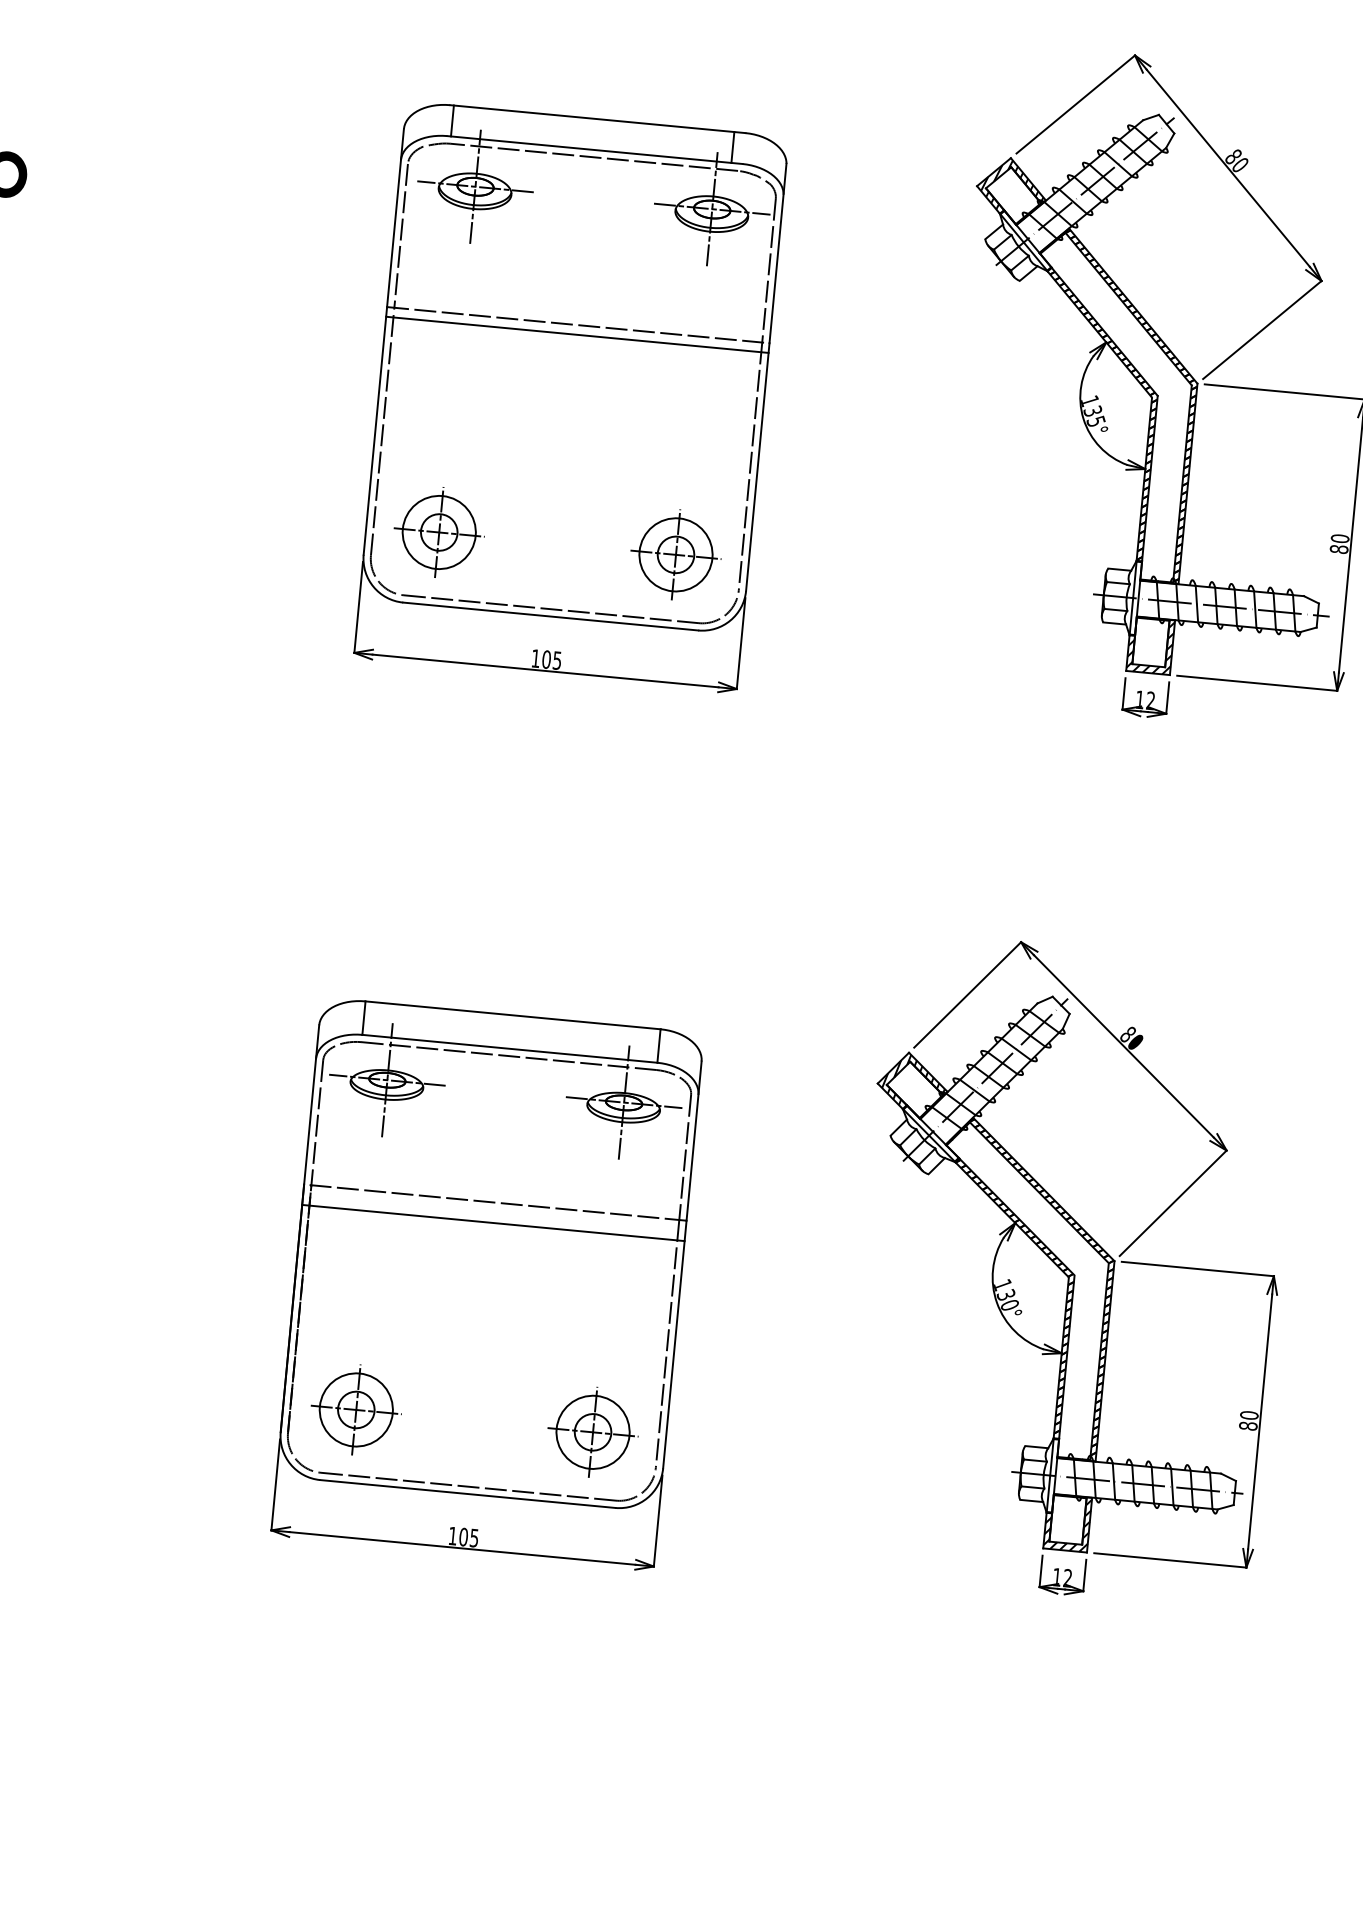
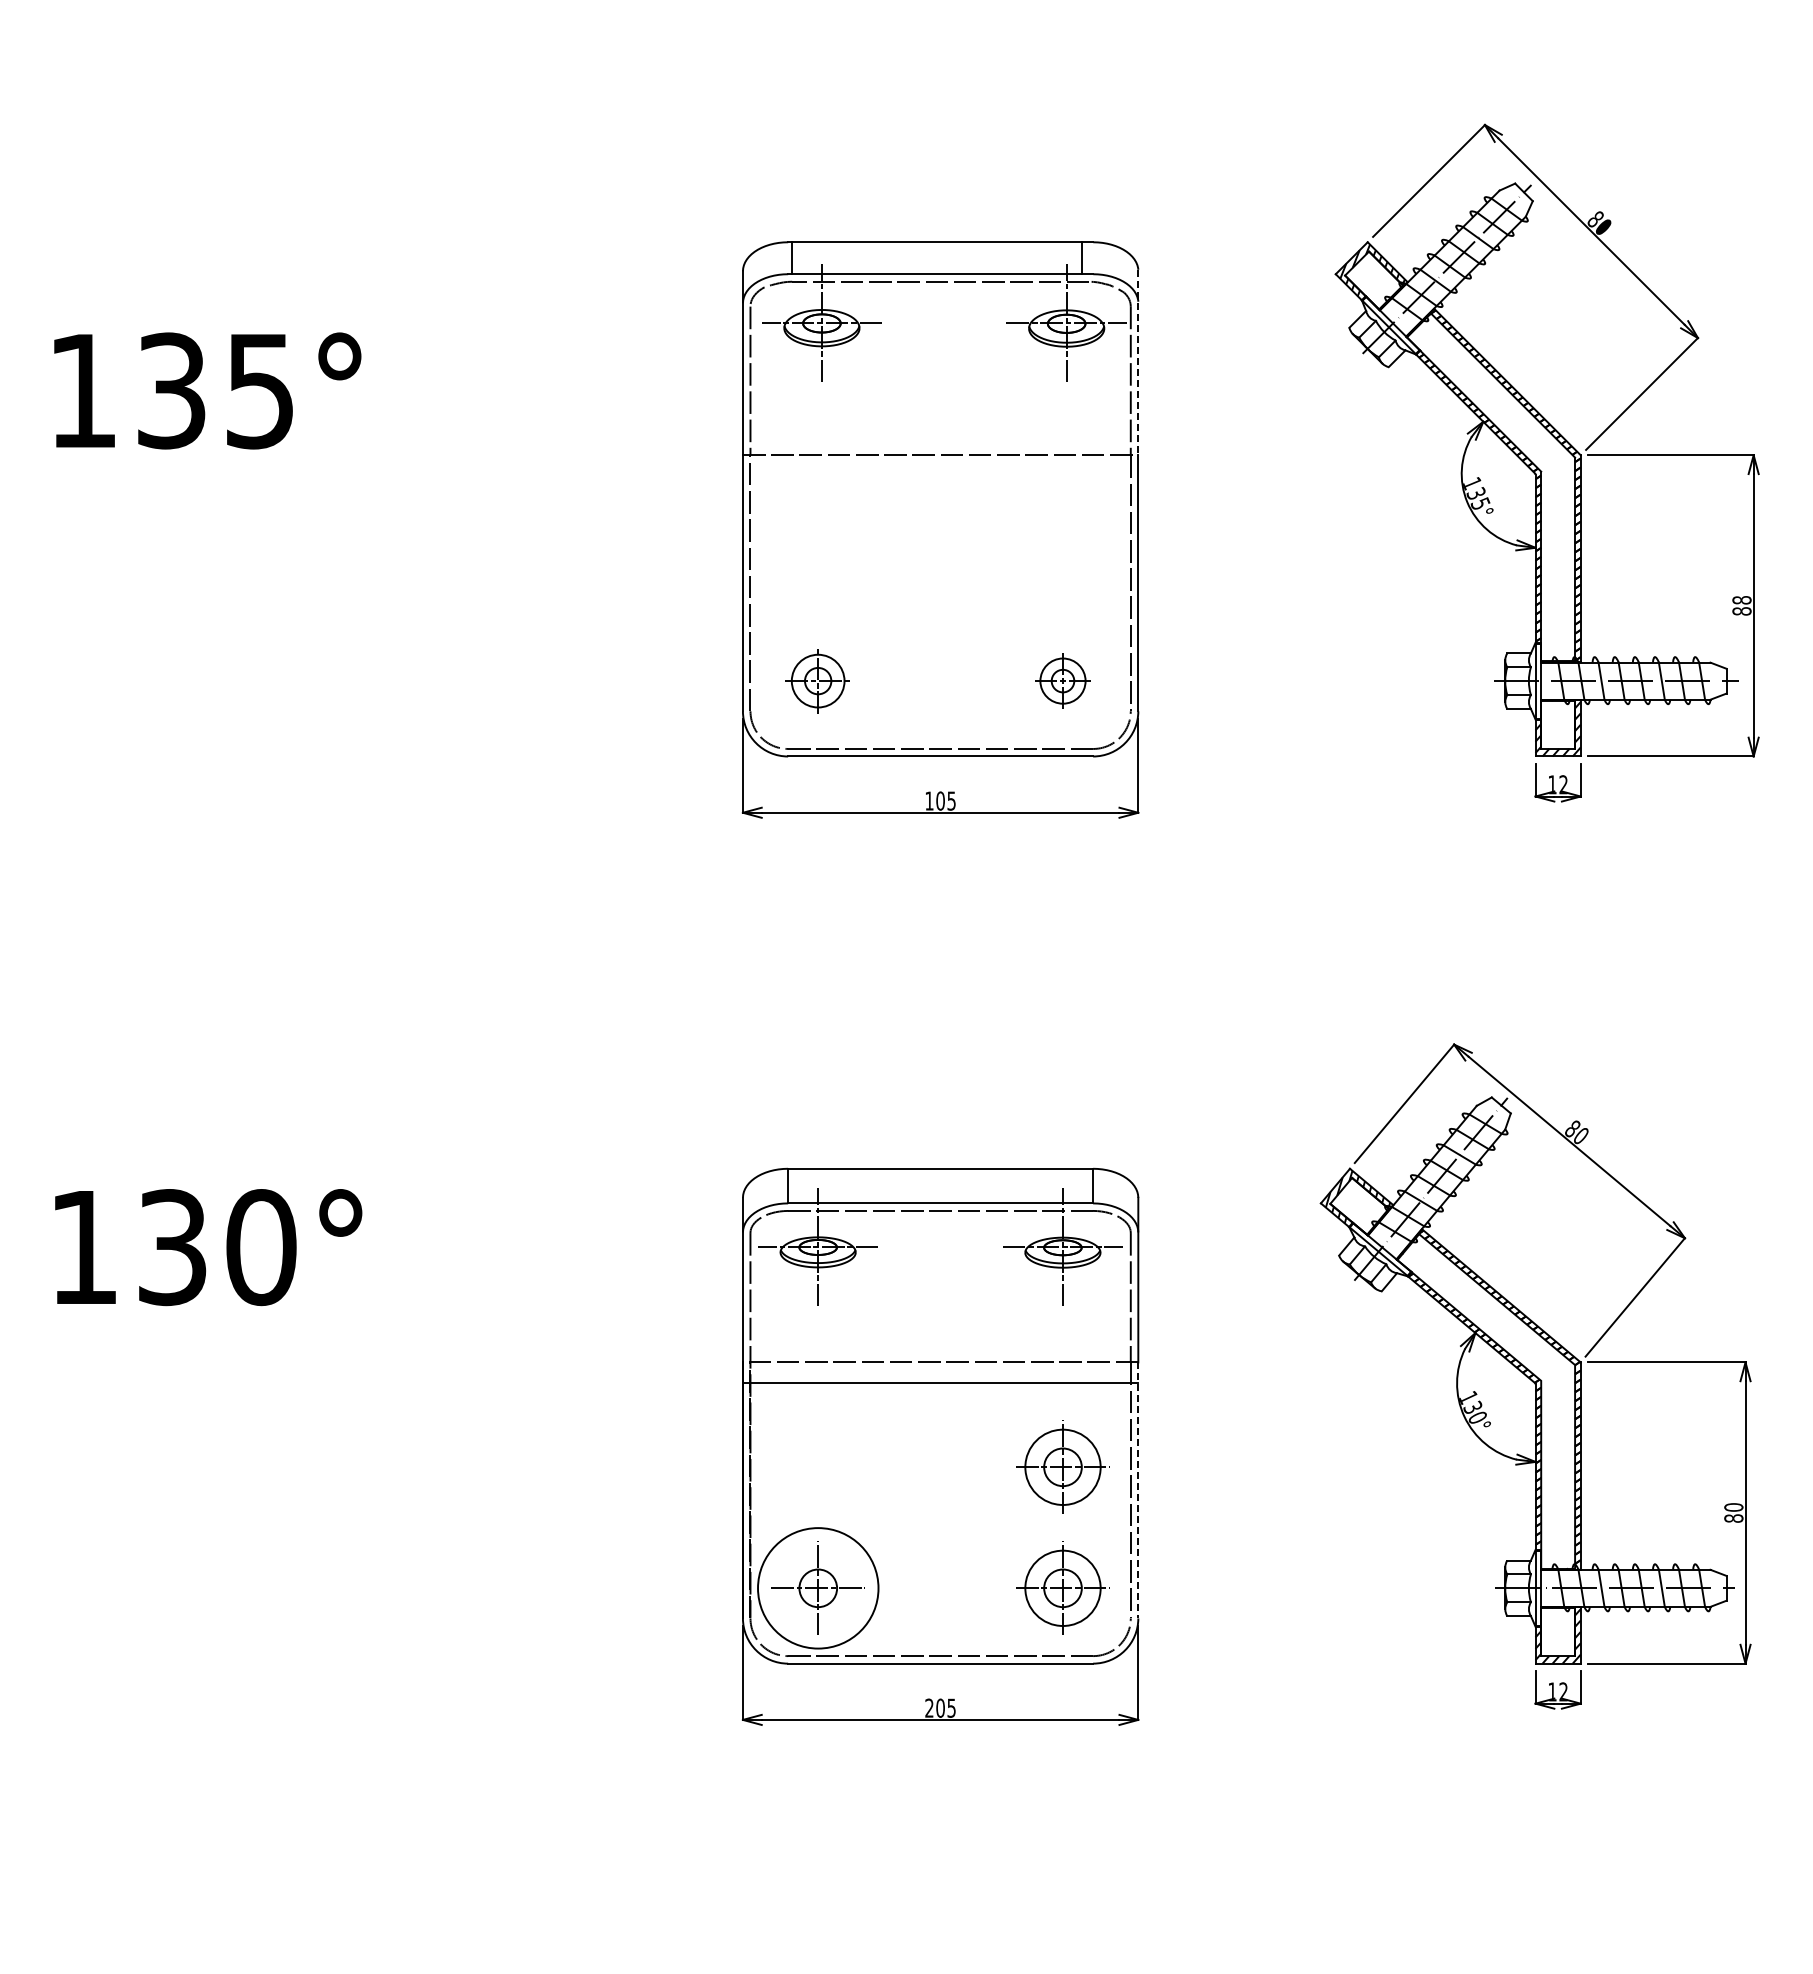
line: (778, 253) -> (1138, 362), solid -> dashed
line: (577, 335) -> (940, 465), removed
part: (438, 531) -> (817, 680), size x0.7
text: (1339, 538) -> (1741, 600), 80 -> 88
part: (675, 554) -> (1062, 680), size x0.6
part: (603, 1314) -> (1062, 1466), added
line: (675, 1344) -> (1138, 1490), solid -> dashed
circle: (355, 1409) -> (817, 1587), size x1.6
text: (453, 1535) -> (929, 1707), 105 -> 205

